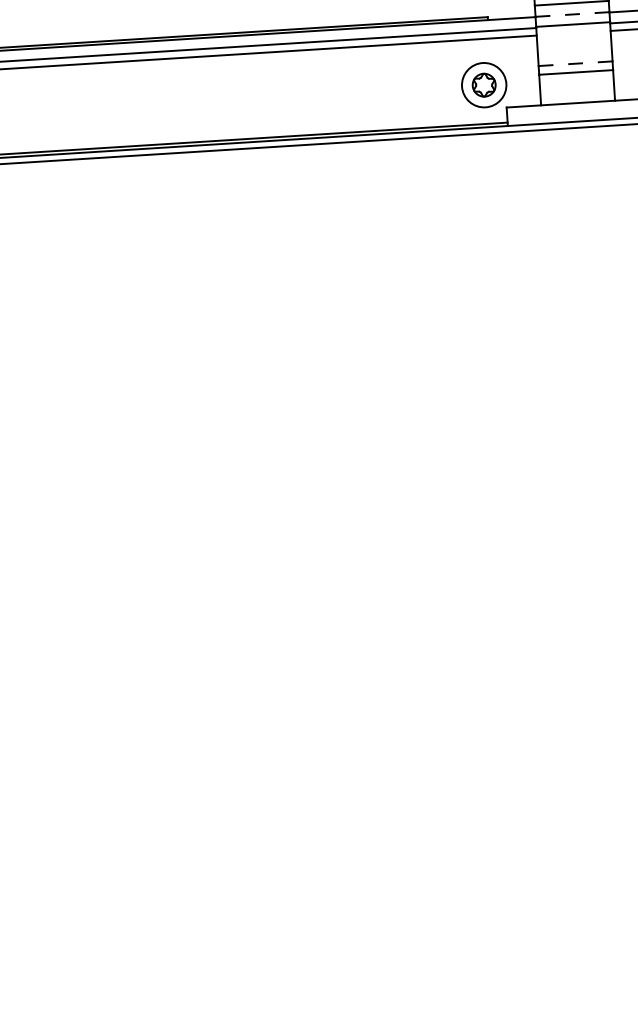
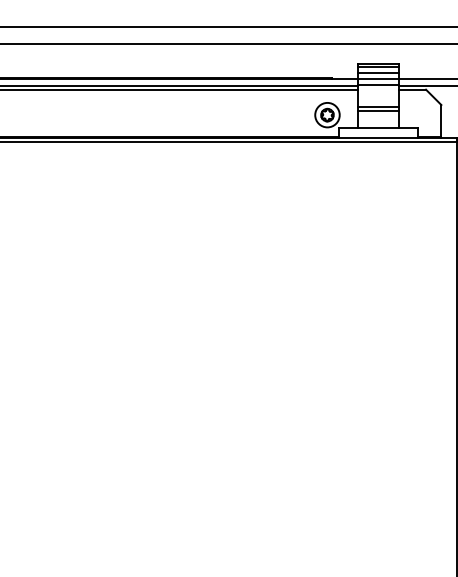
line: (574, 14) -> (379, 79), dashed -> solid
line: (577, 63) -> (379, 106), dashed -> solid

